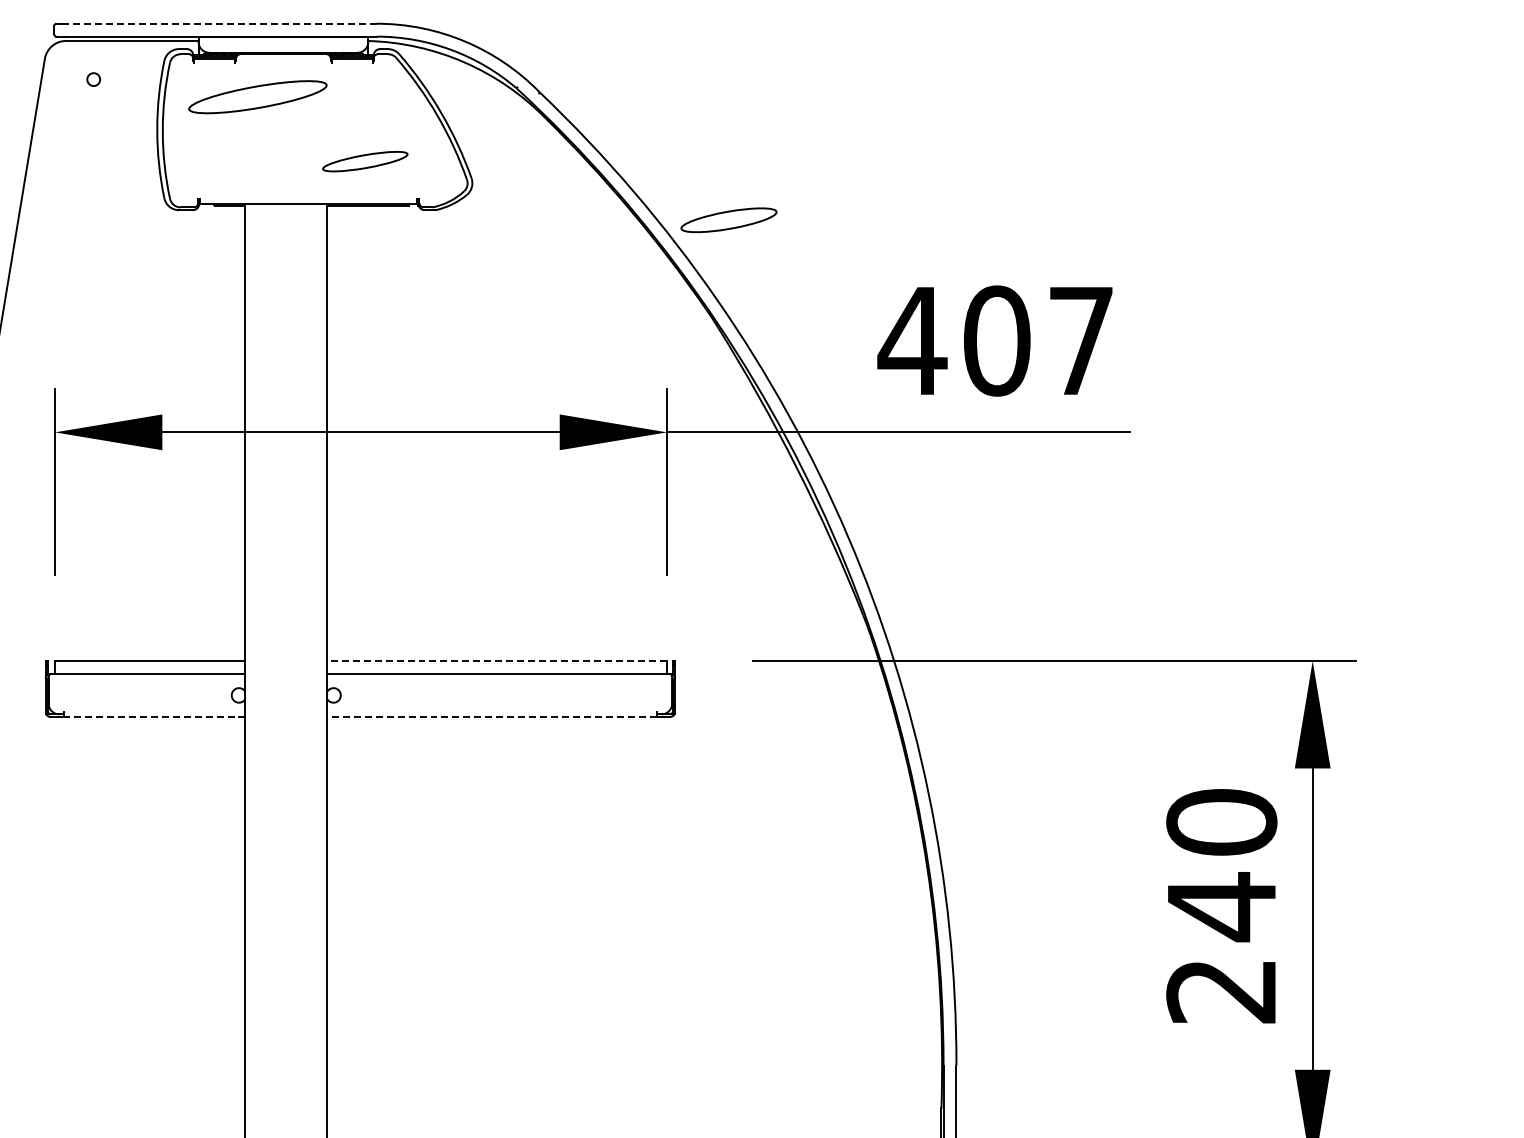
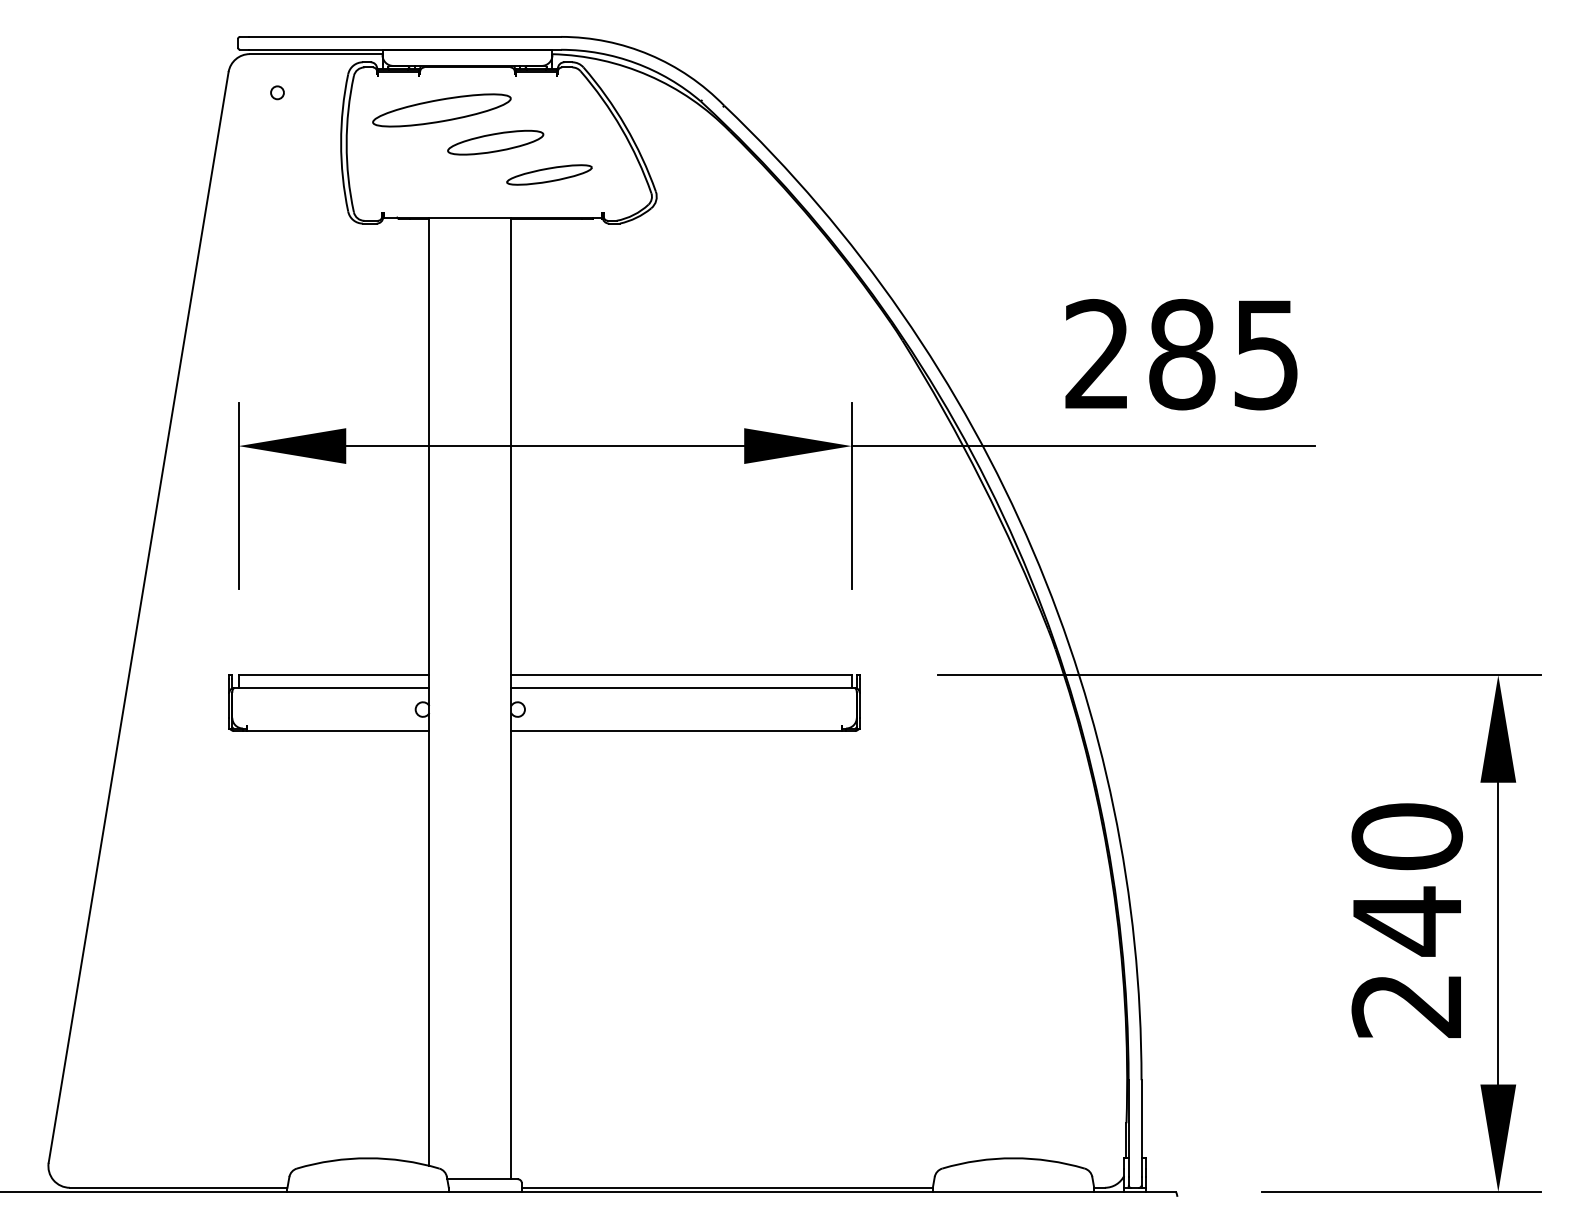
line: (220, 23) -> (404, 36), dashed -> solid
part: (728, 220) -> (495, 142), moved
text: (994, 340) -> (1179, 354), 407 -> 285
line: (496, 661) -> (680, 675), dashed -> solid
line: (153, 717) -> (337, 731), dashed -> solid
line: (492, 717) -> (676, 731), dashed -> solid

